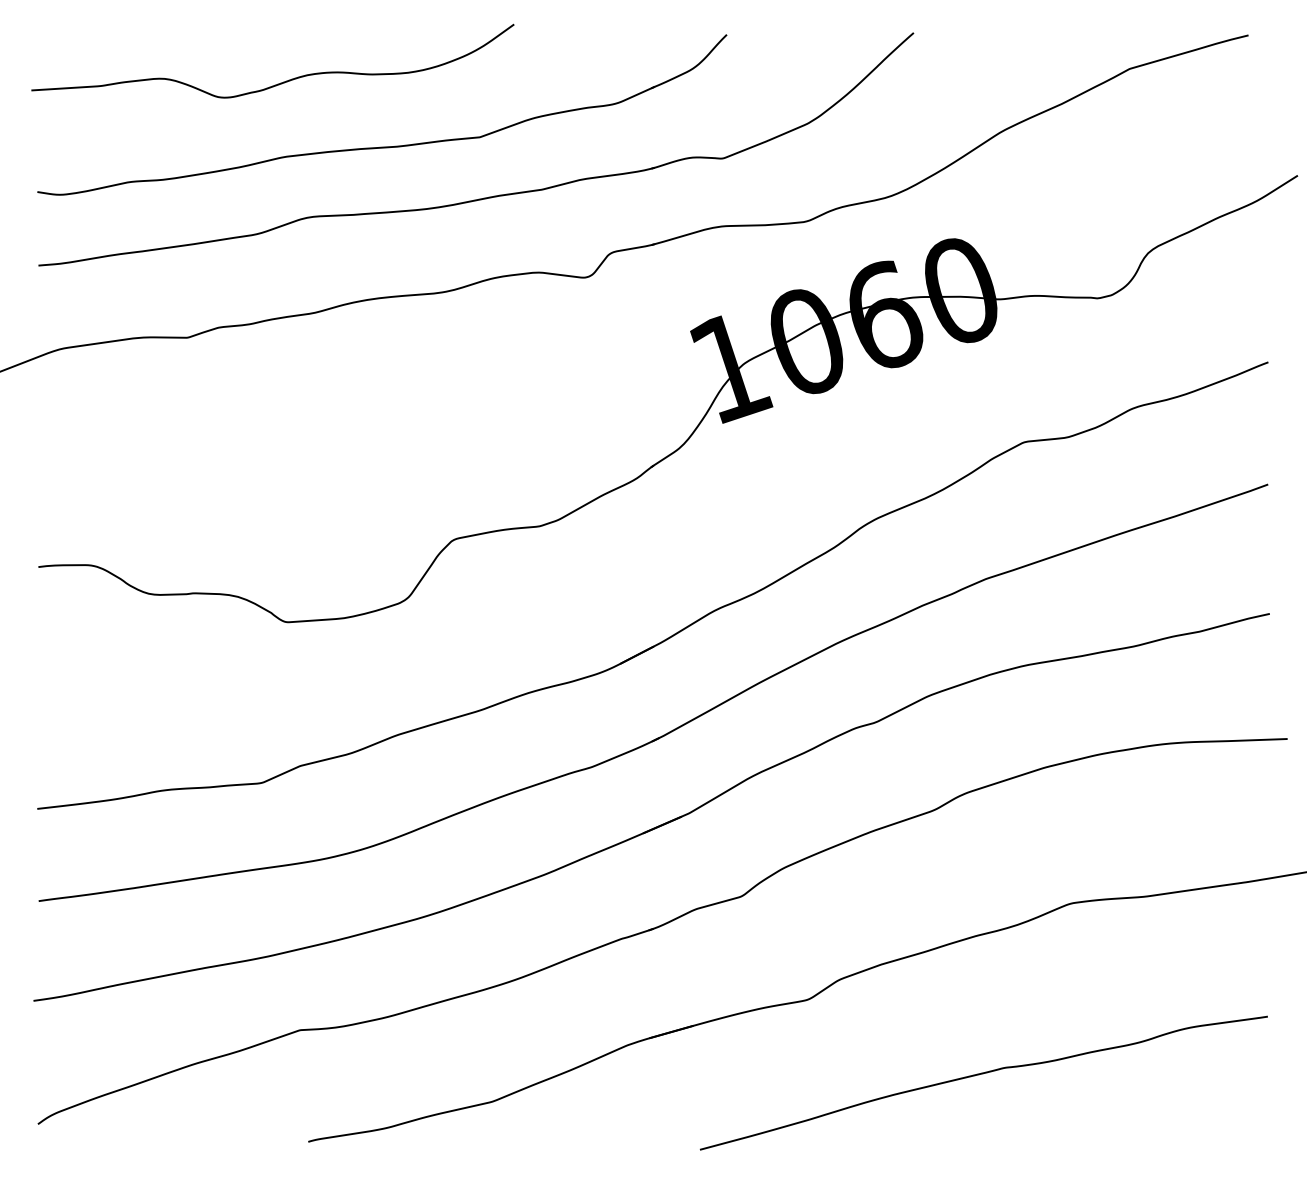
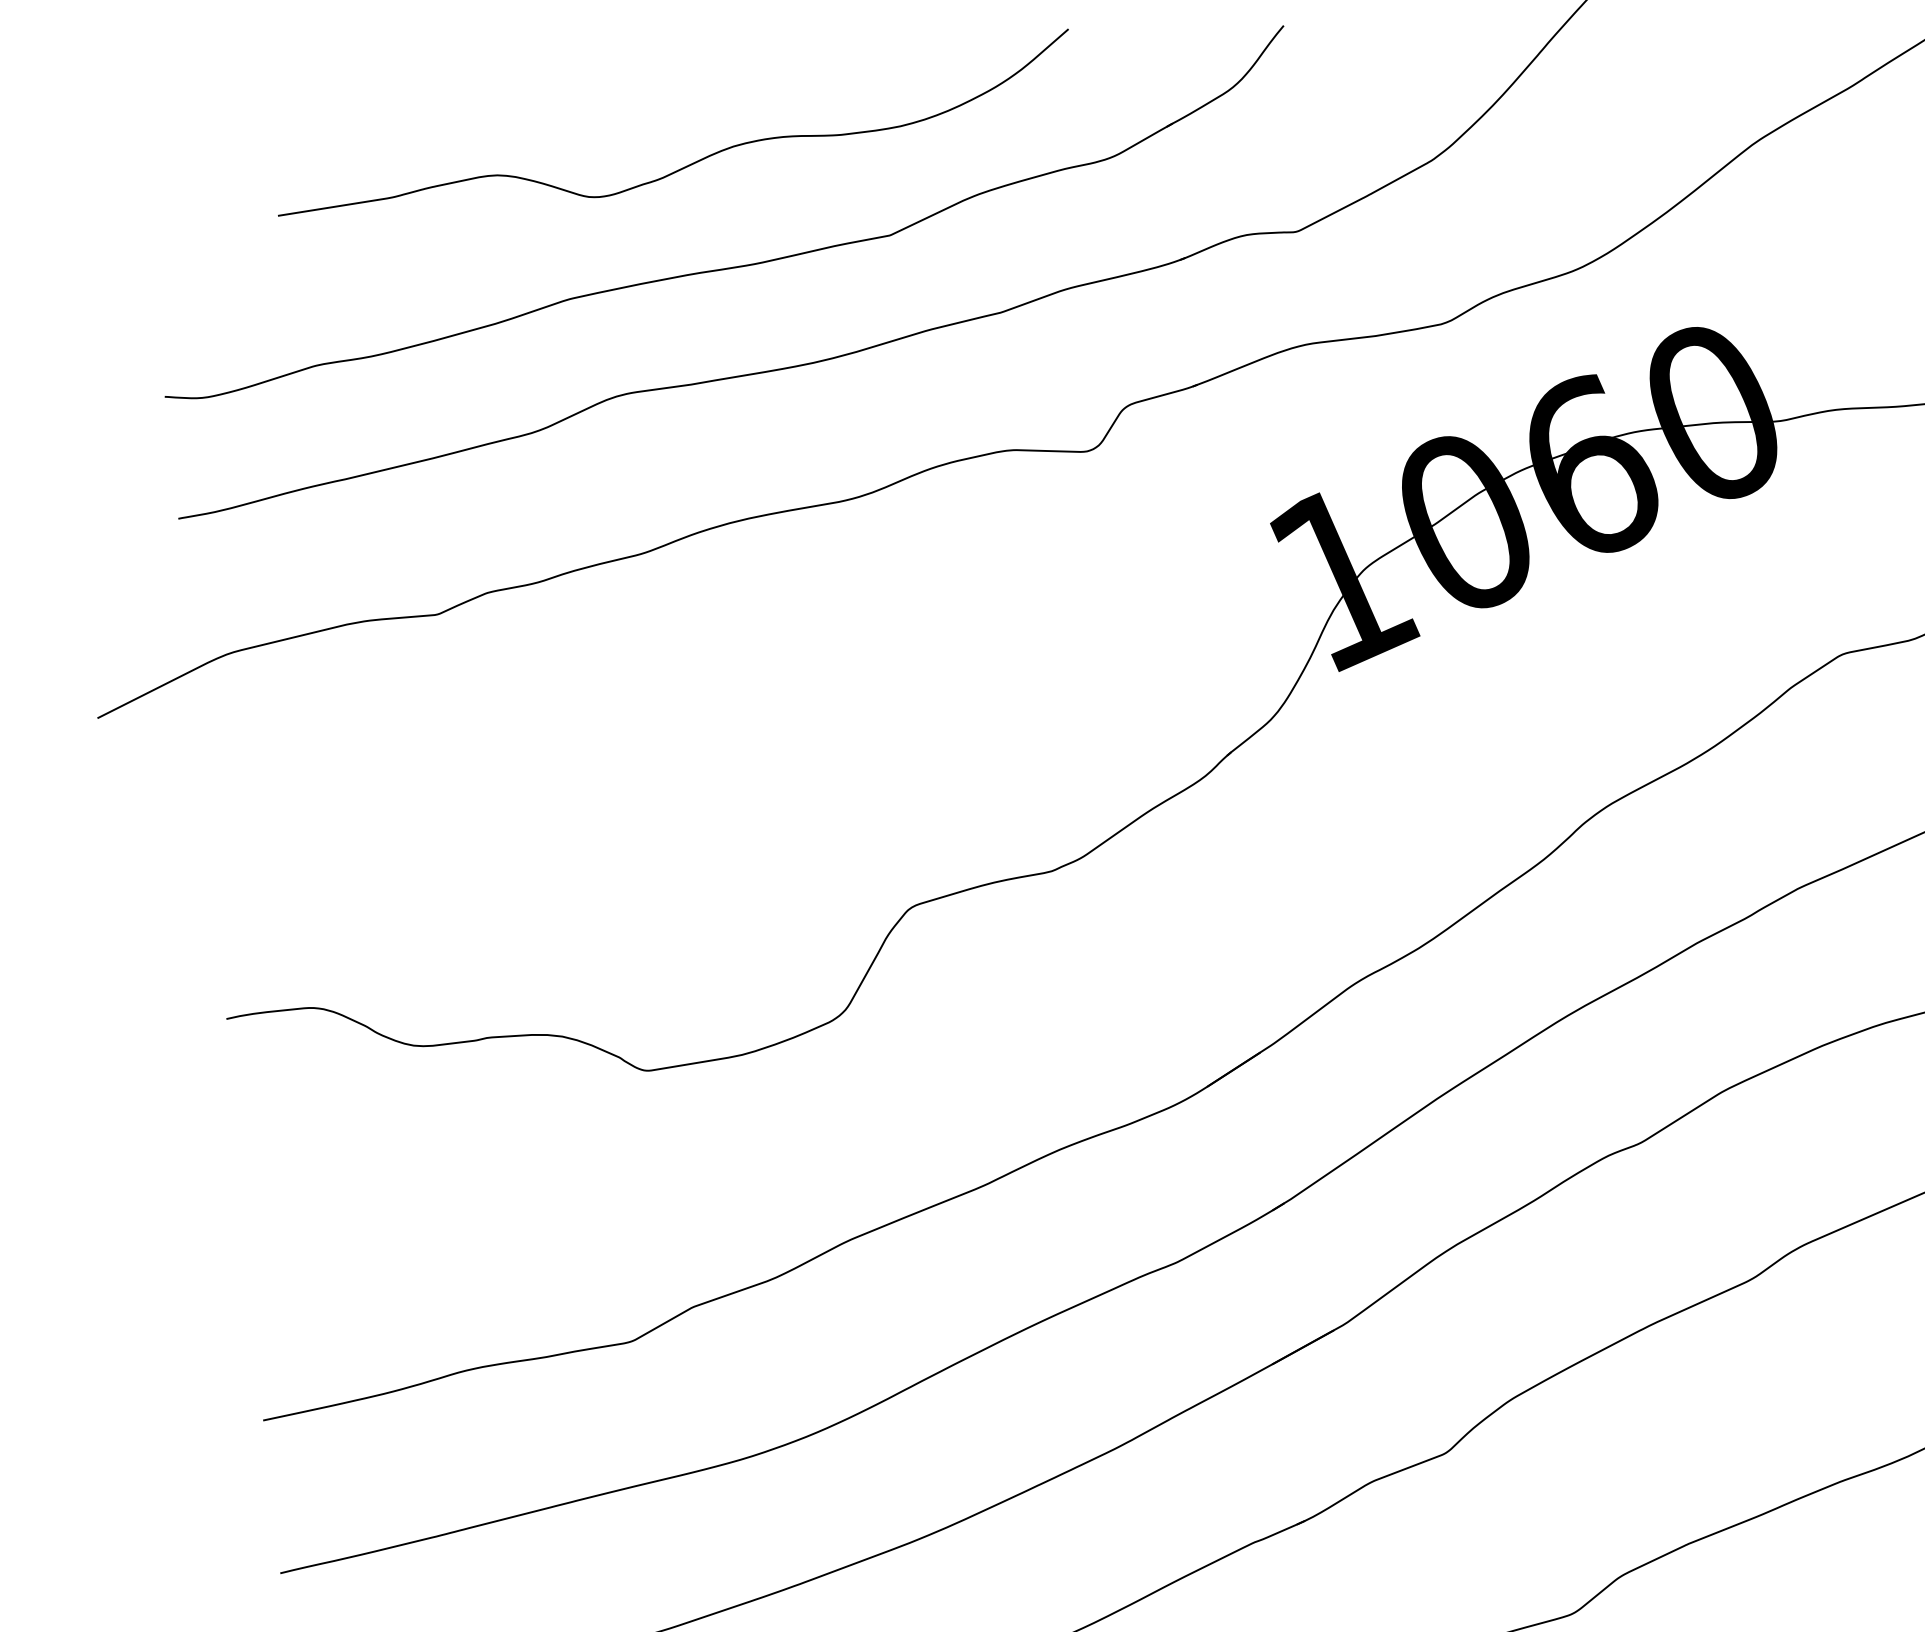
curve: (280, 82) -> (690, 162), moved

